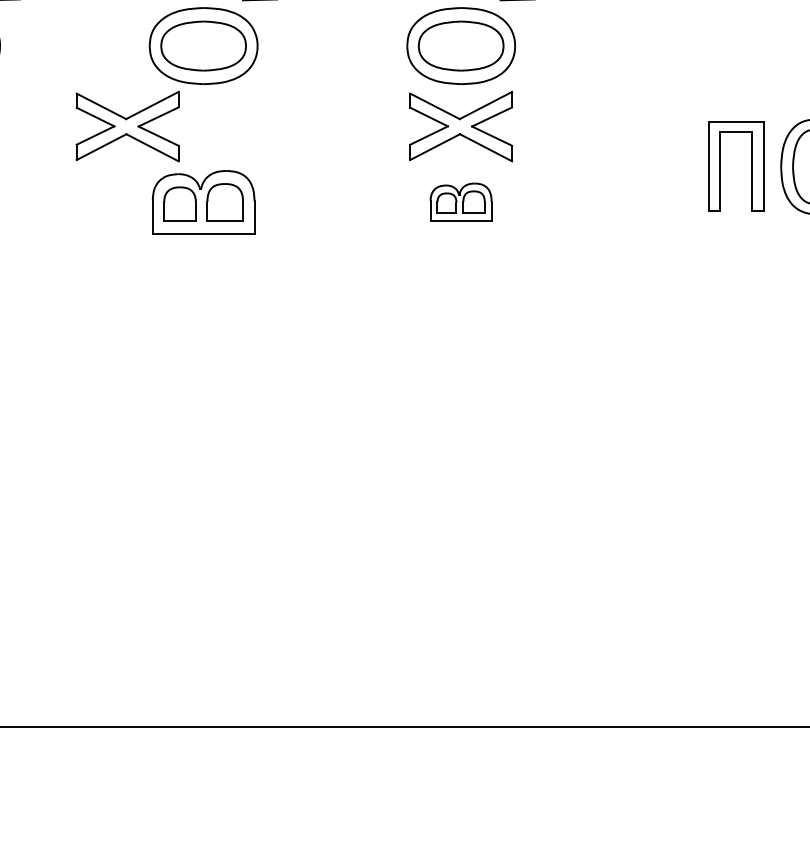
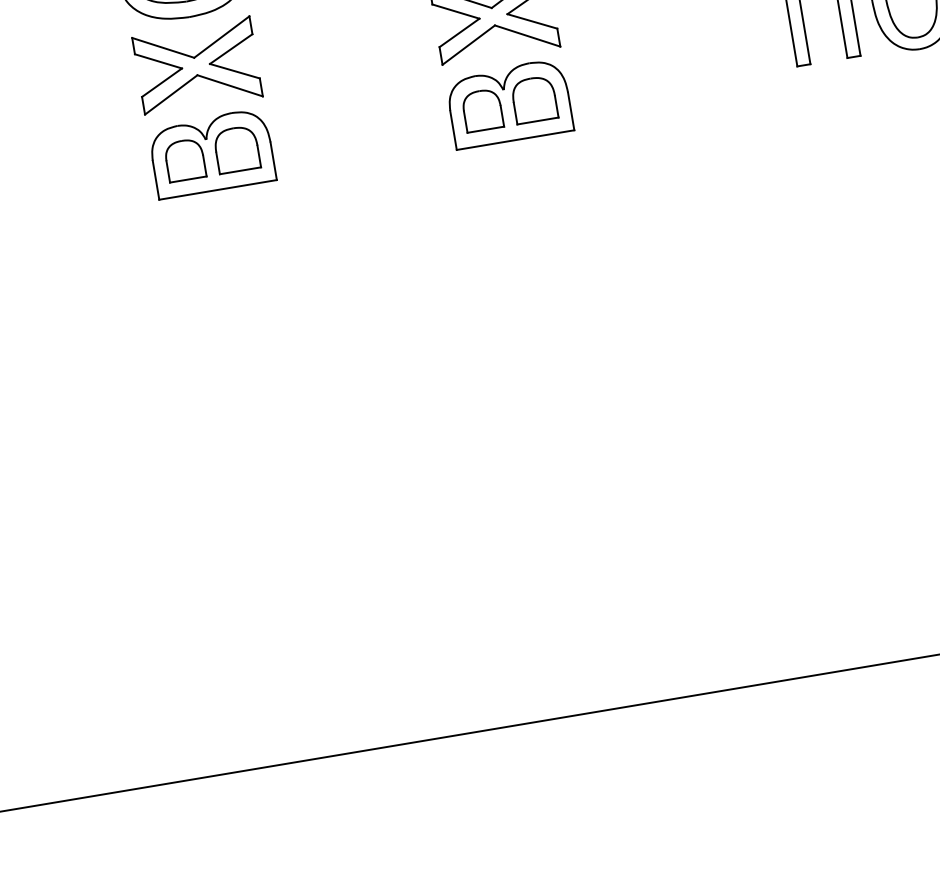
part: (127, 126) -> (197, 66), moved
part: (460, 202) -> (508, 104), size x1.67

